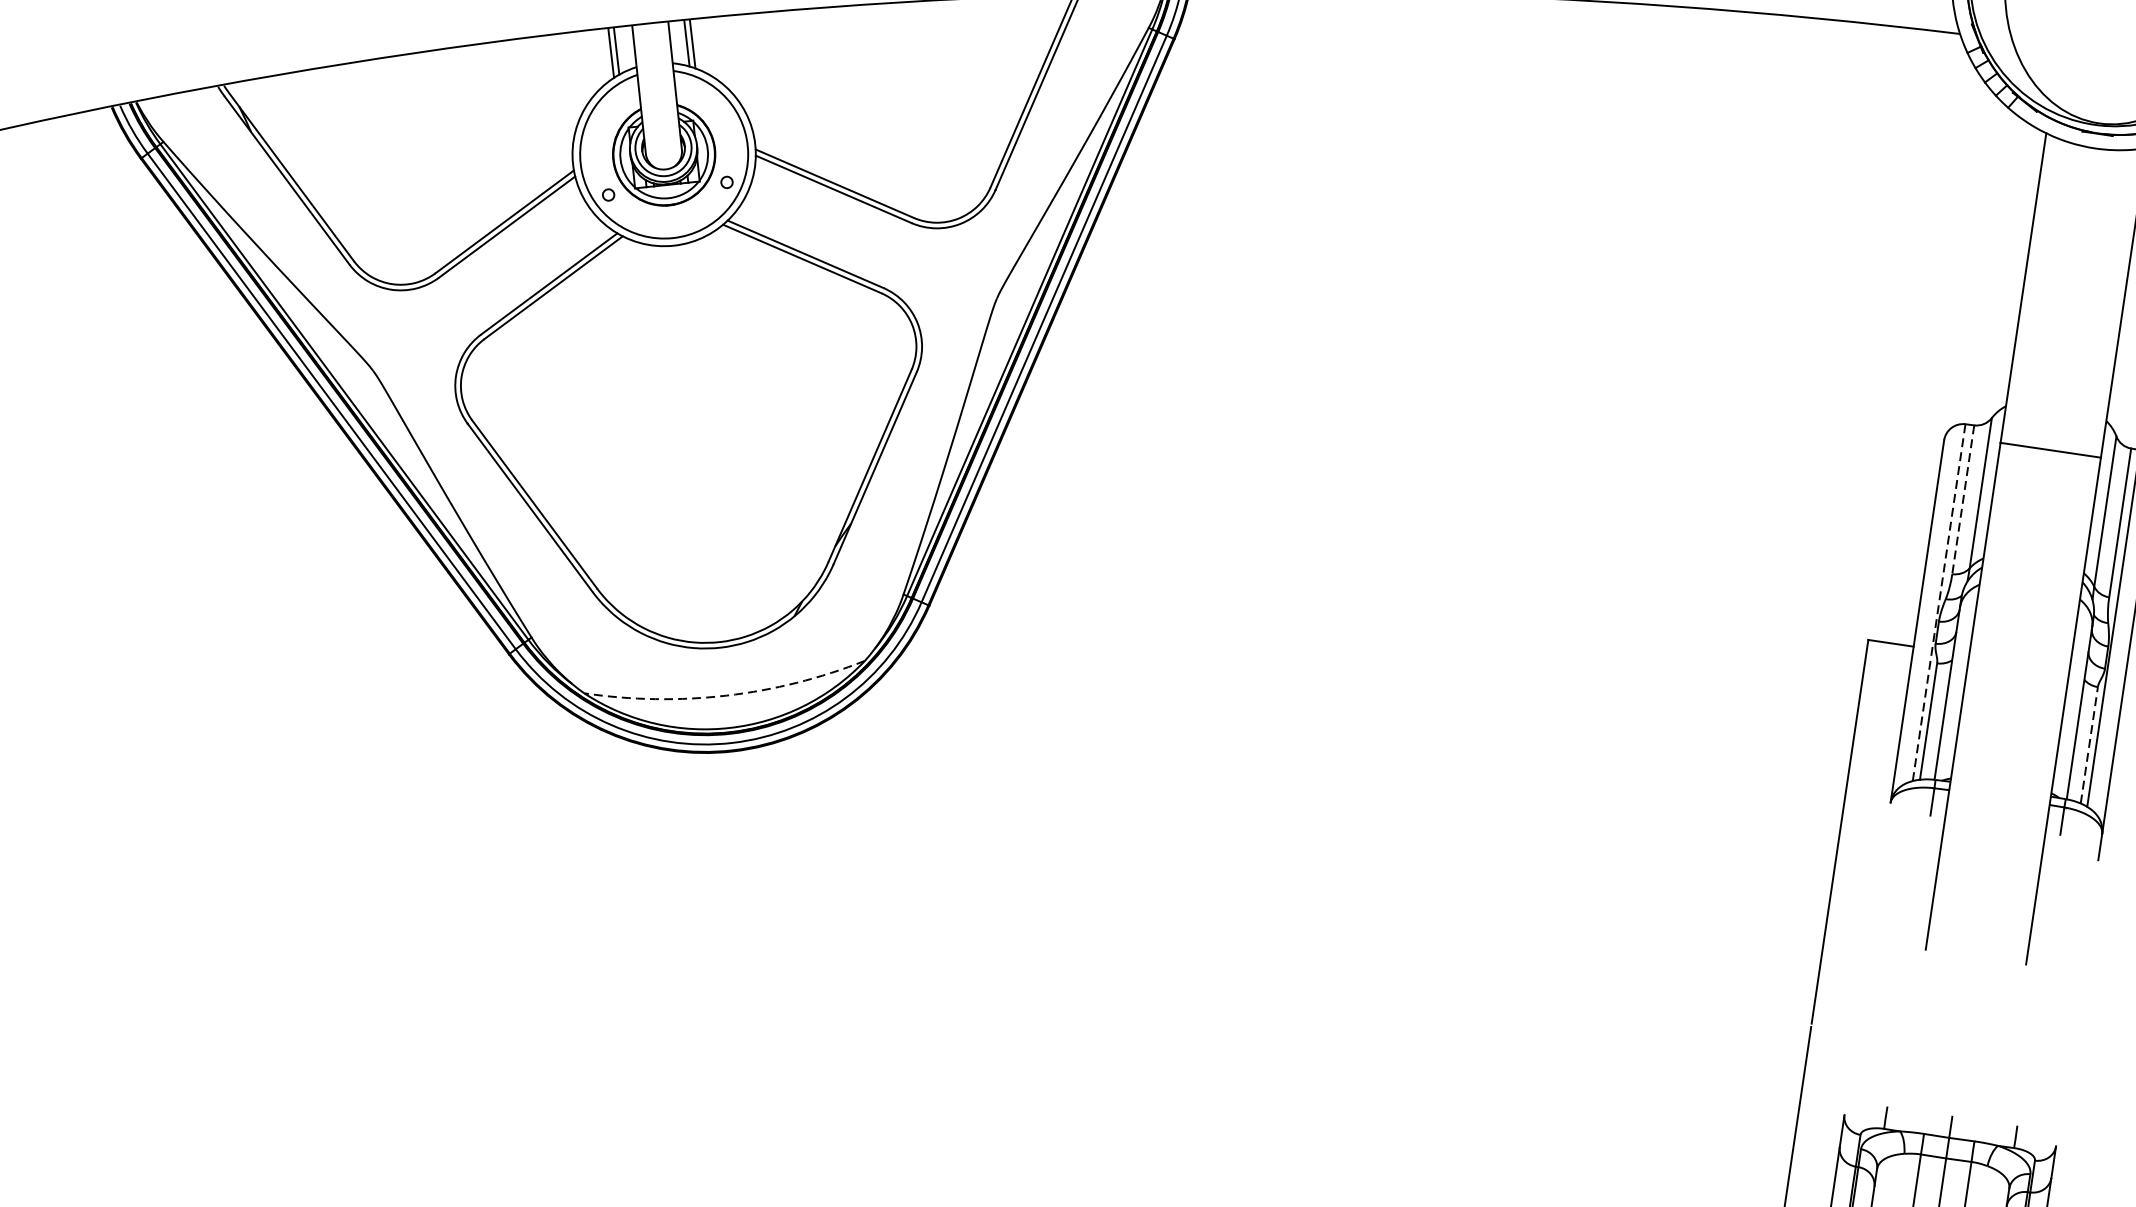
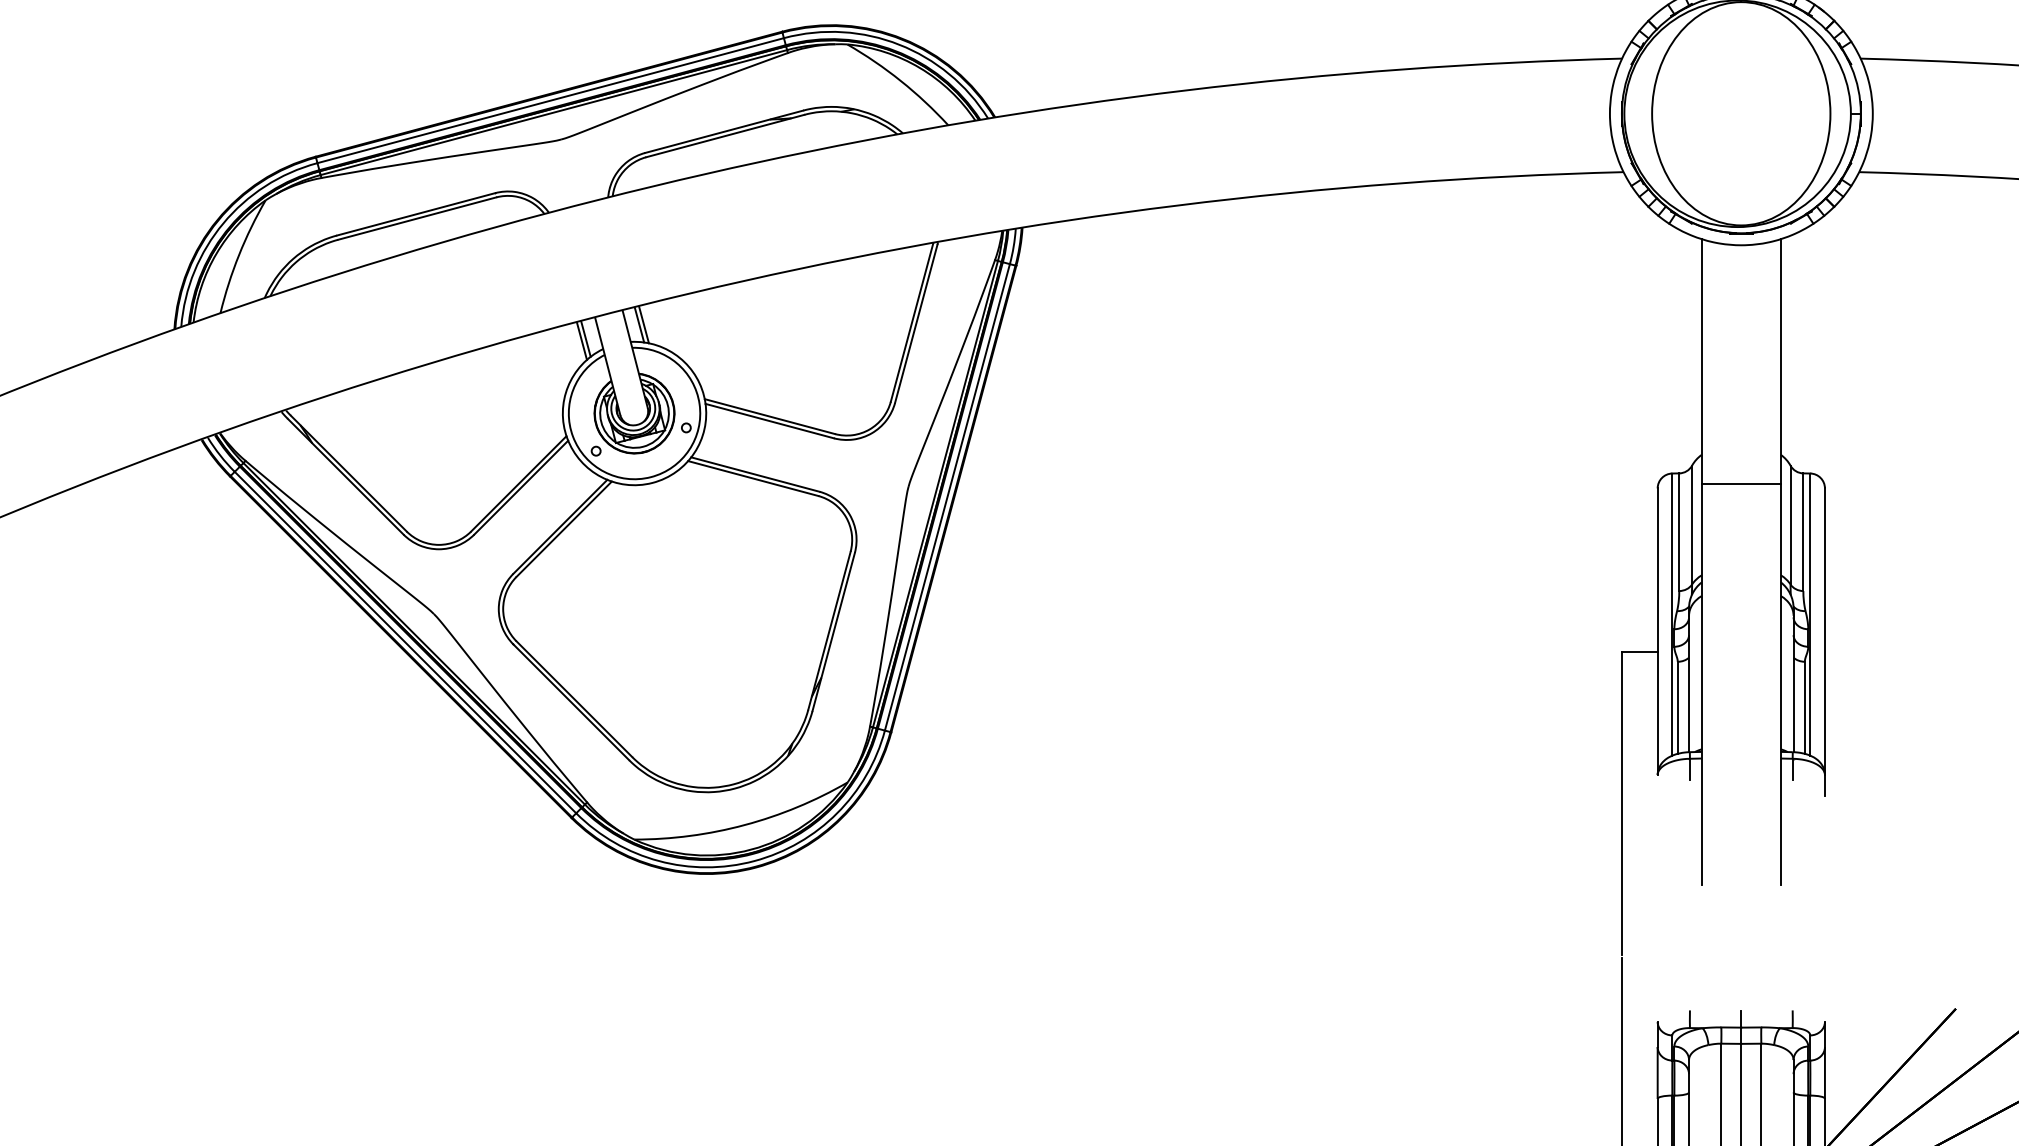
line: (1963, 500) -> (1679, 532), dashed -> solid
line: (1939, 602) -> (1672, 614), dashed -> solid
arc: (726, 696) -> (744, 825), dashed -> solid
line: (2088, 744) -> (1804, 707), dashed -> solid

